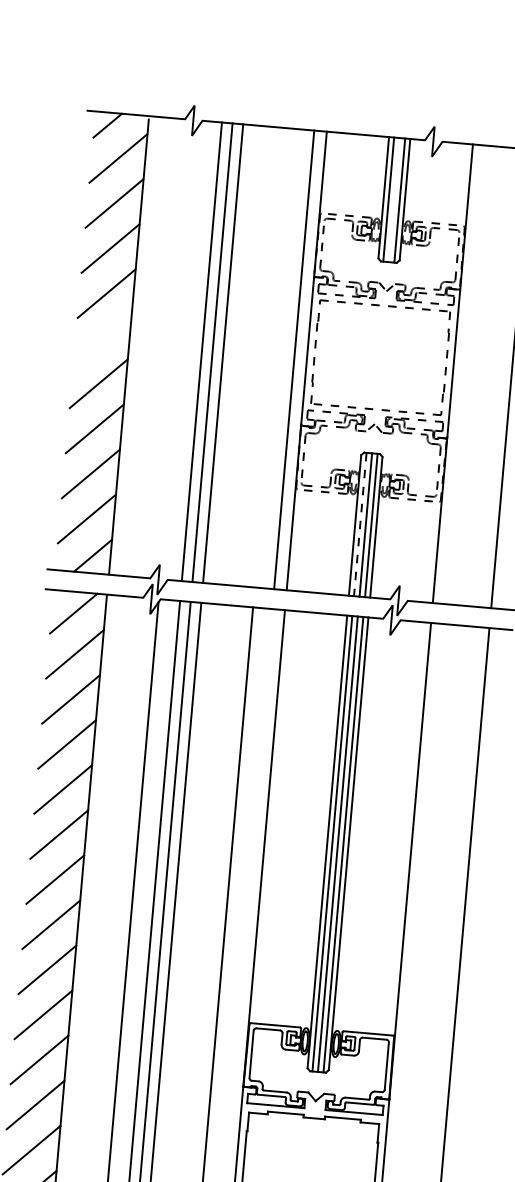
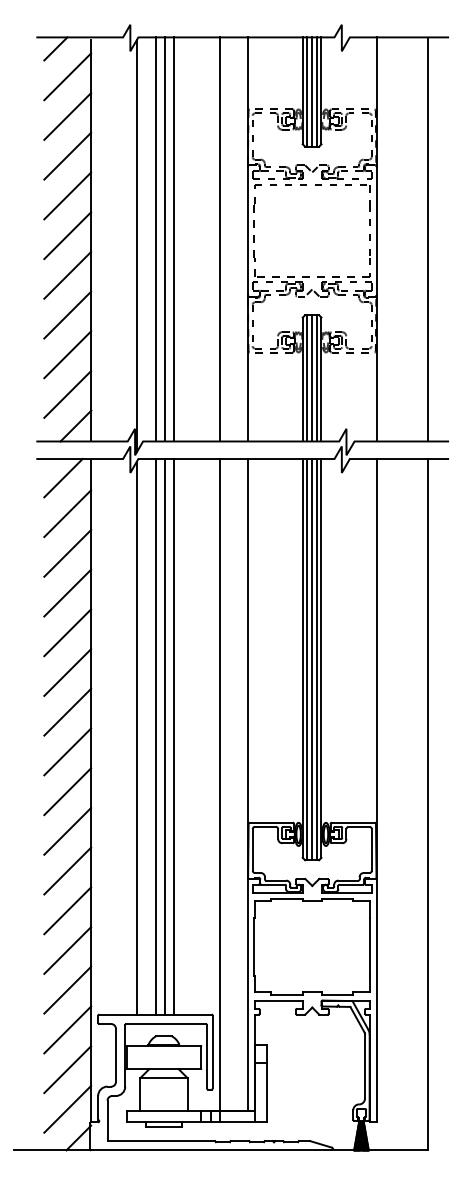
line: (394, 199) -> (312, 91), added
line: (102, 338) -> (67, 235), added
line: (179, 357) -> (136, 246), added
line: (293, 359) -> (219, 239), moved
line: (360, 524) -> (307, 378), dashed -> solid

